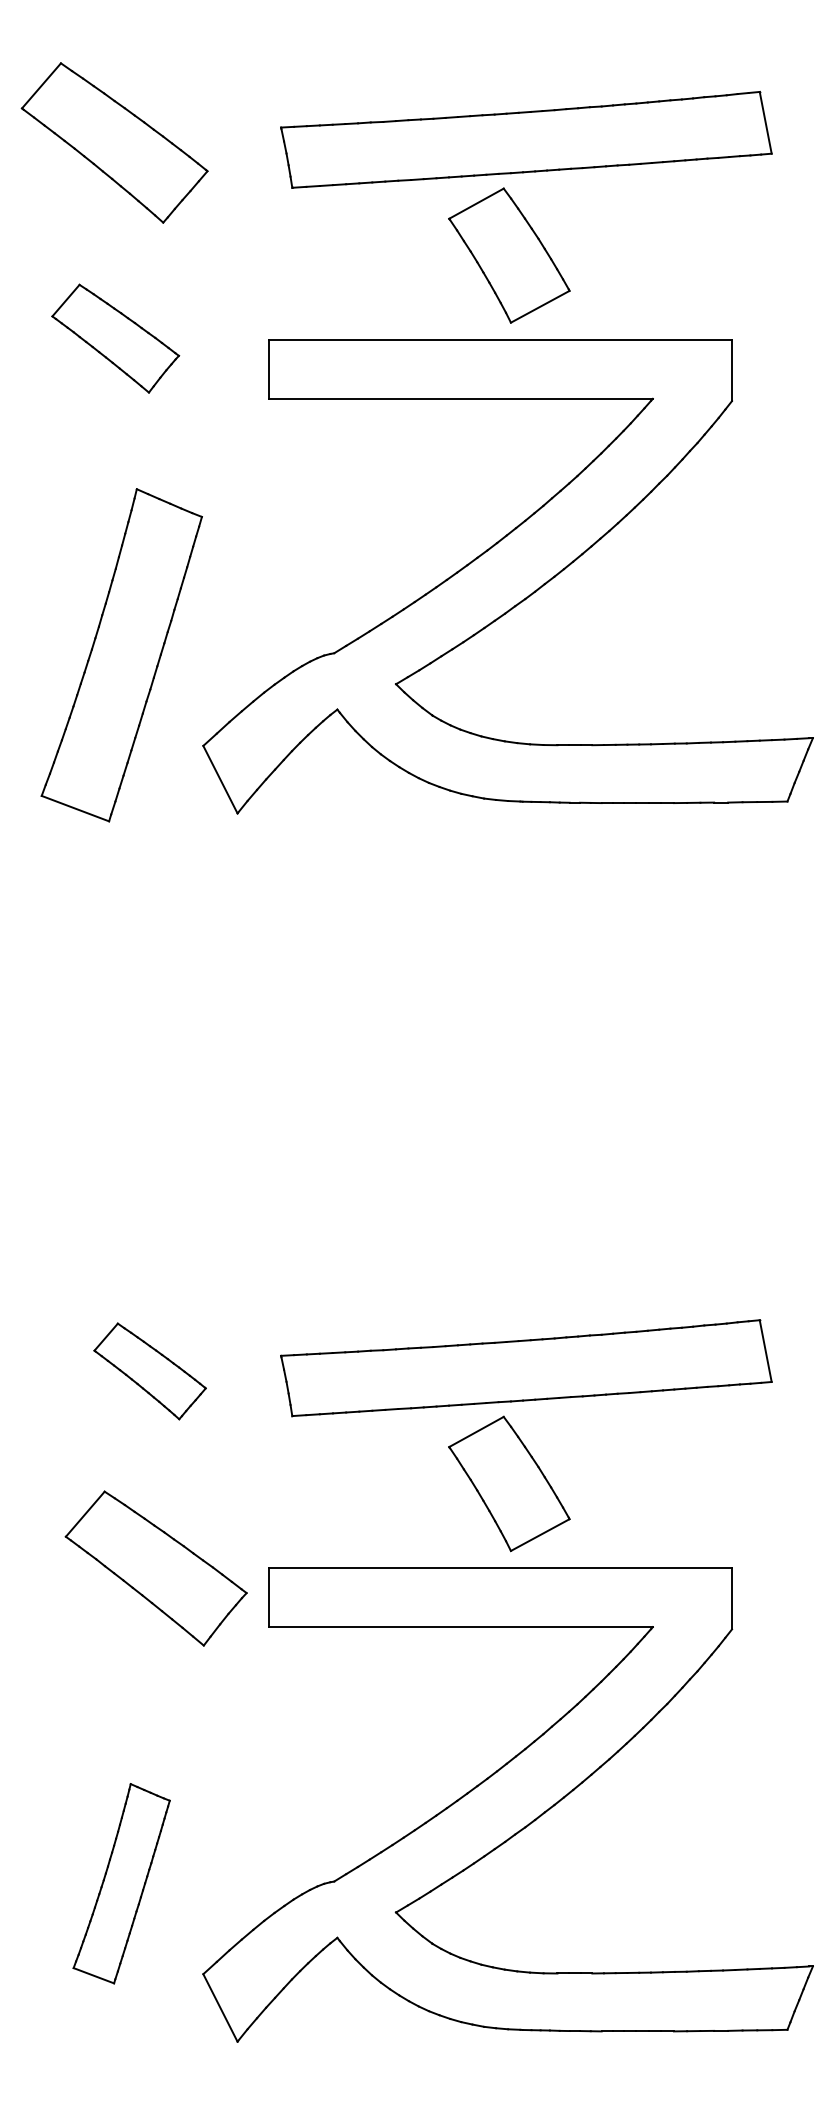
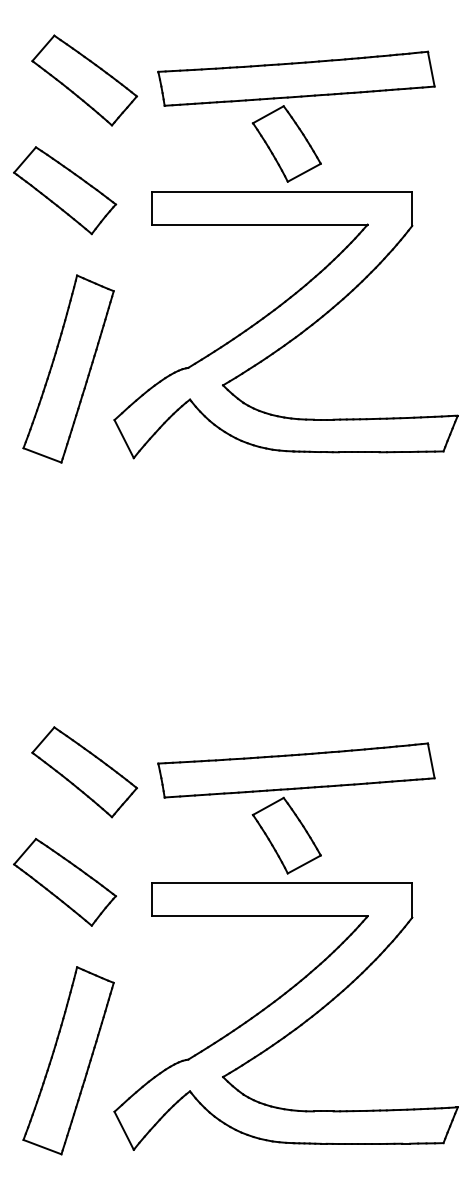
part: (114, 142) -> (84, 80), moved
part: (116, 338) -> (65, 190), size x1.43
part: (149, 1371) -> (84, 772), size x1.67
part: (157, 1567) -> (65, 881), moved
part: (121, 1883) -> (68, 1060), size x1.67

